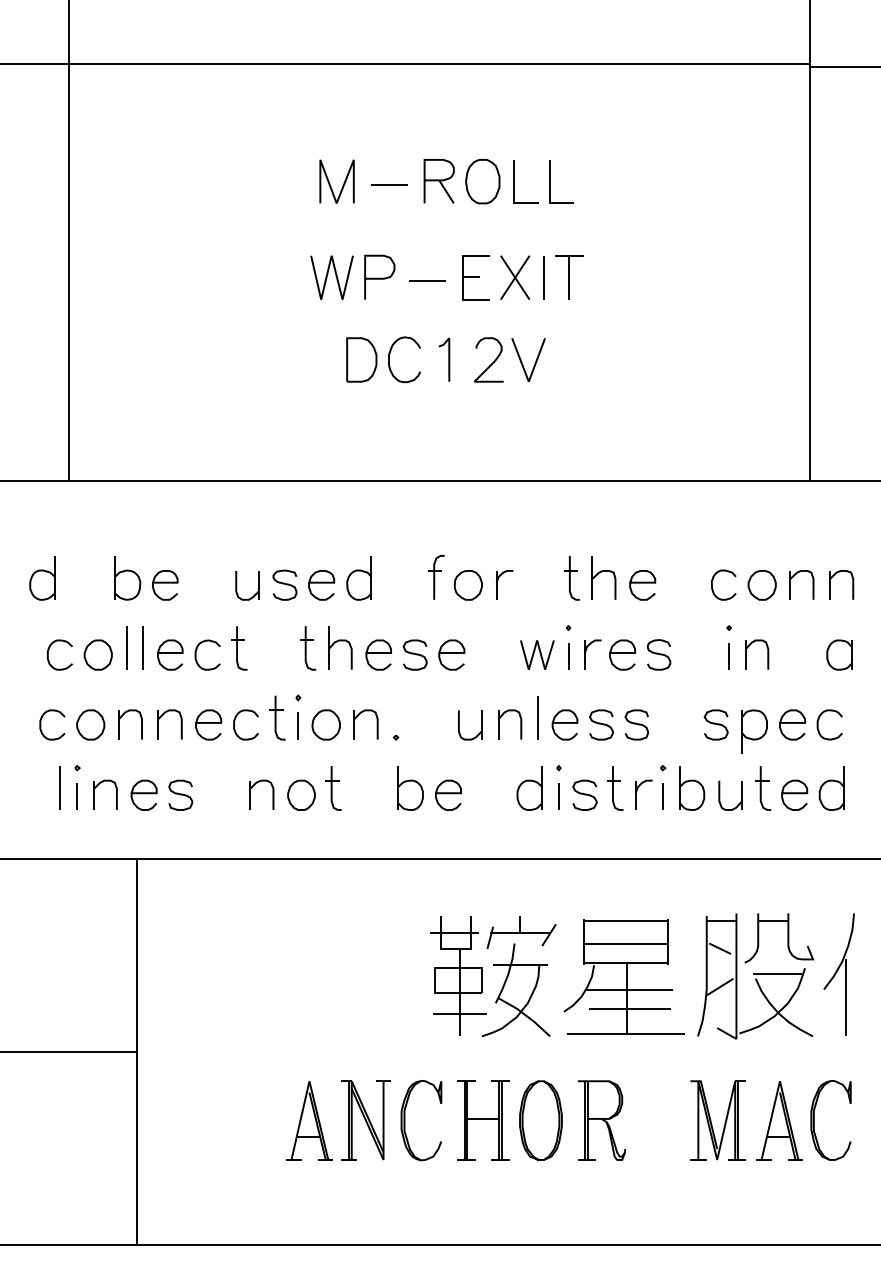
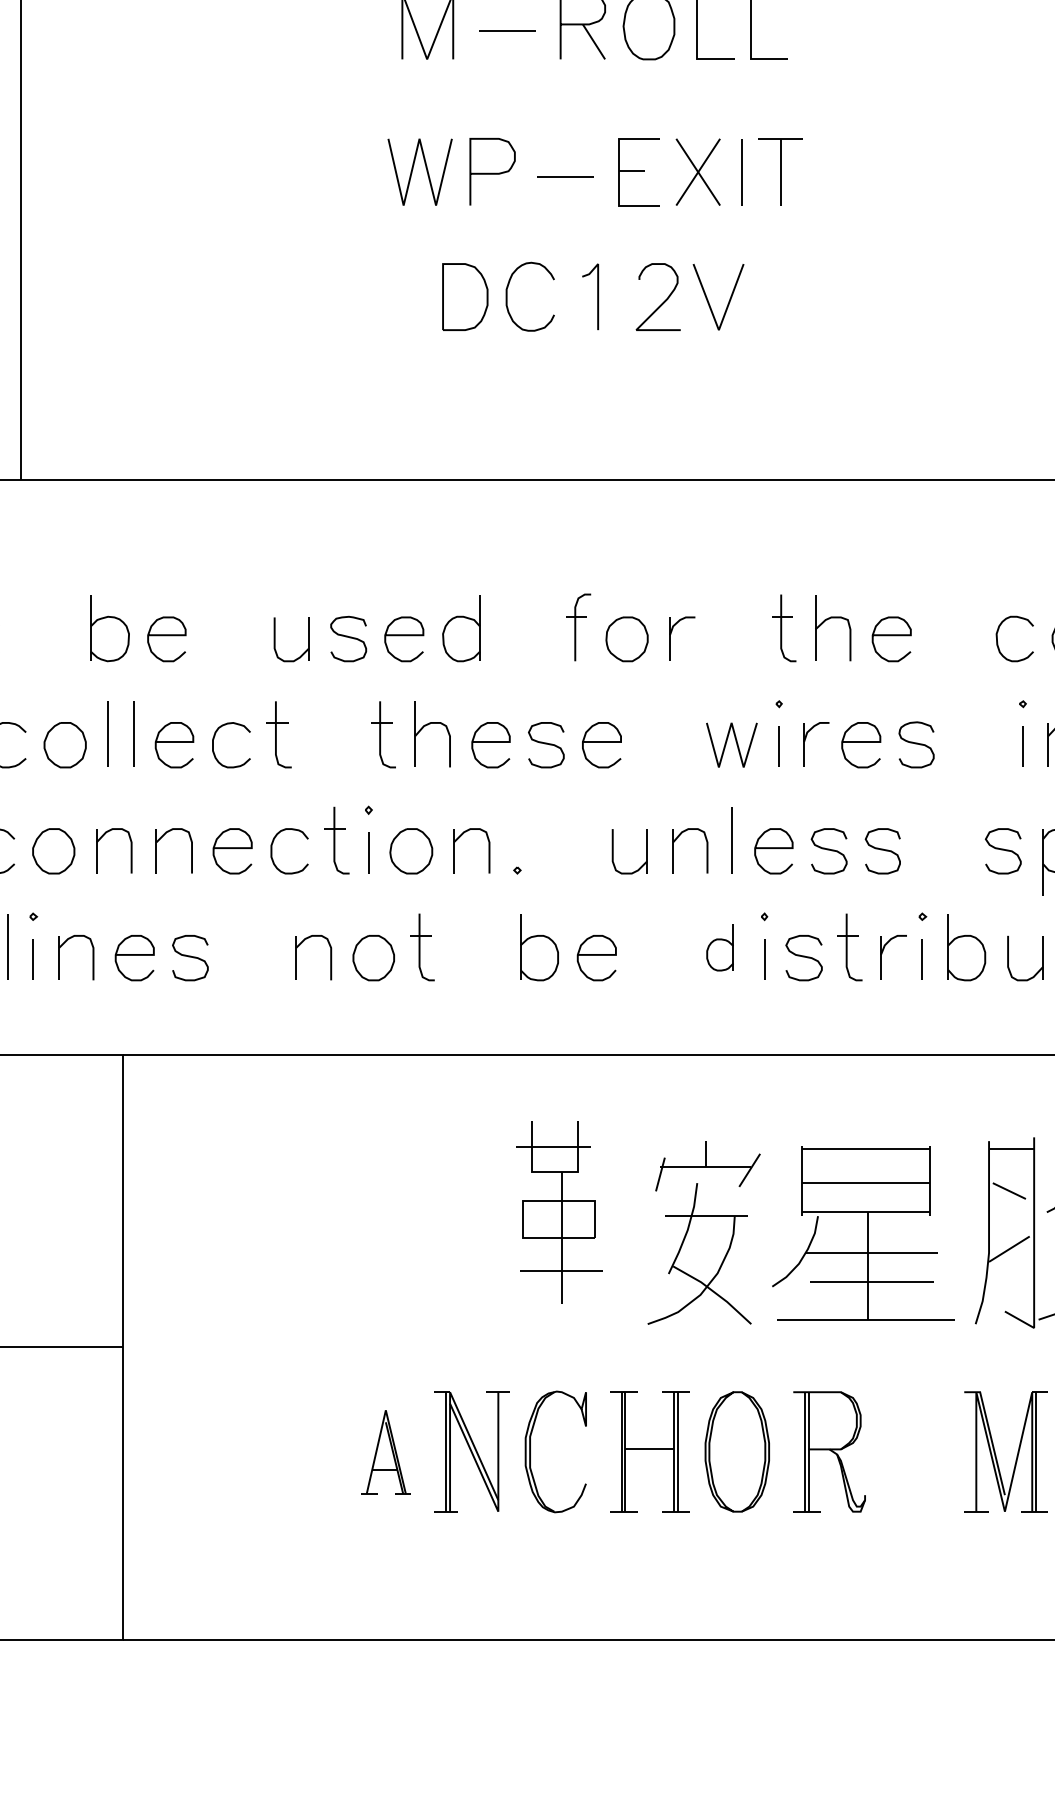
part: (529, 788) -> (719, 947), size x0.7
part: (458, 975) -> (558, 1211), moved
part: (309, 1120) -> (385, 1451), size x0.7

